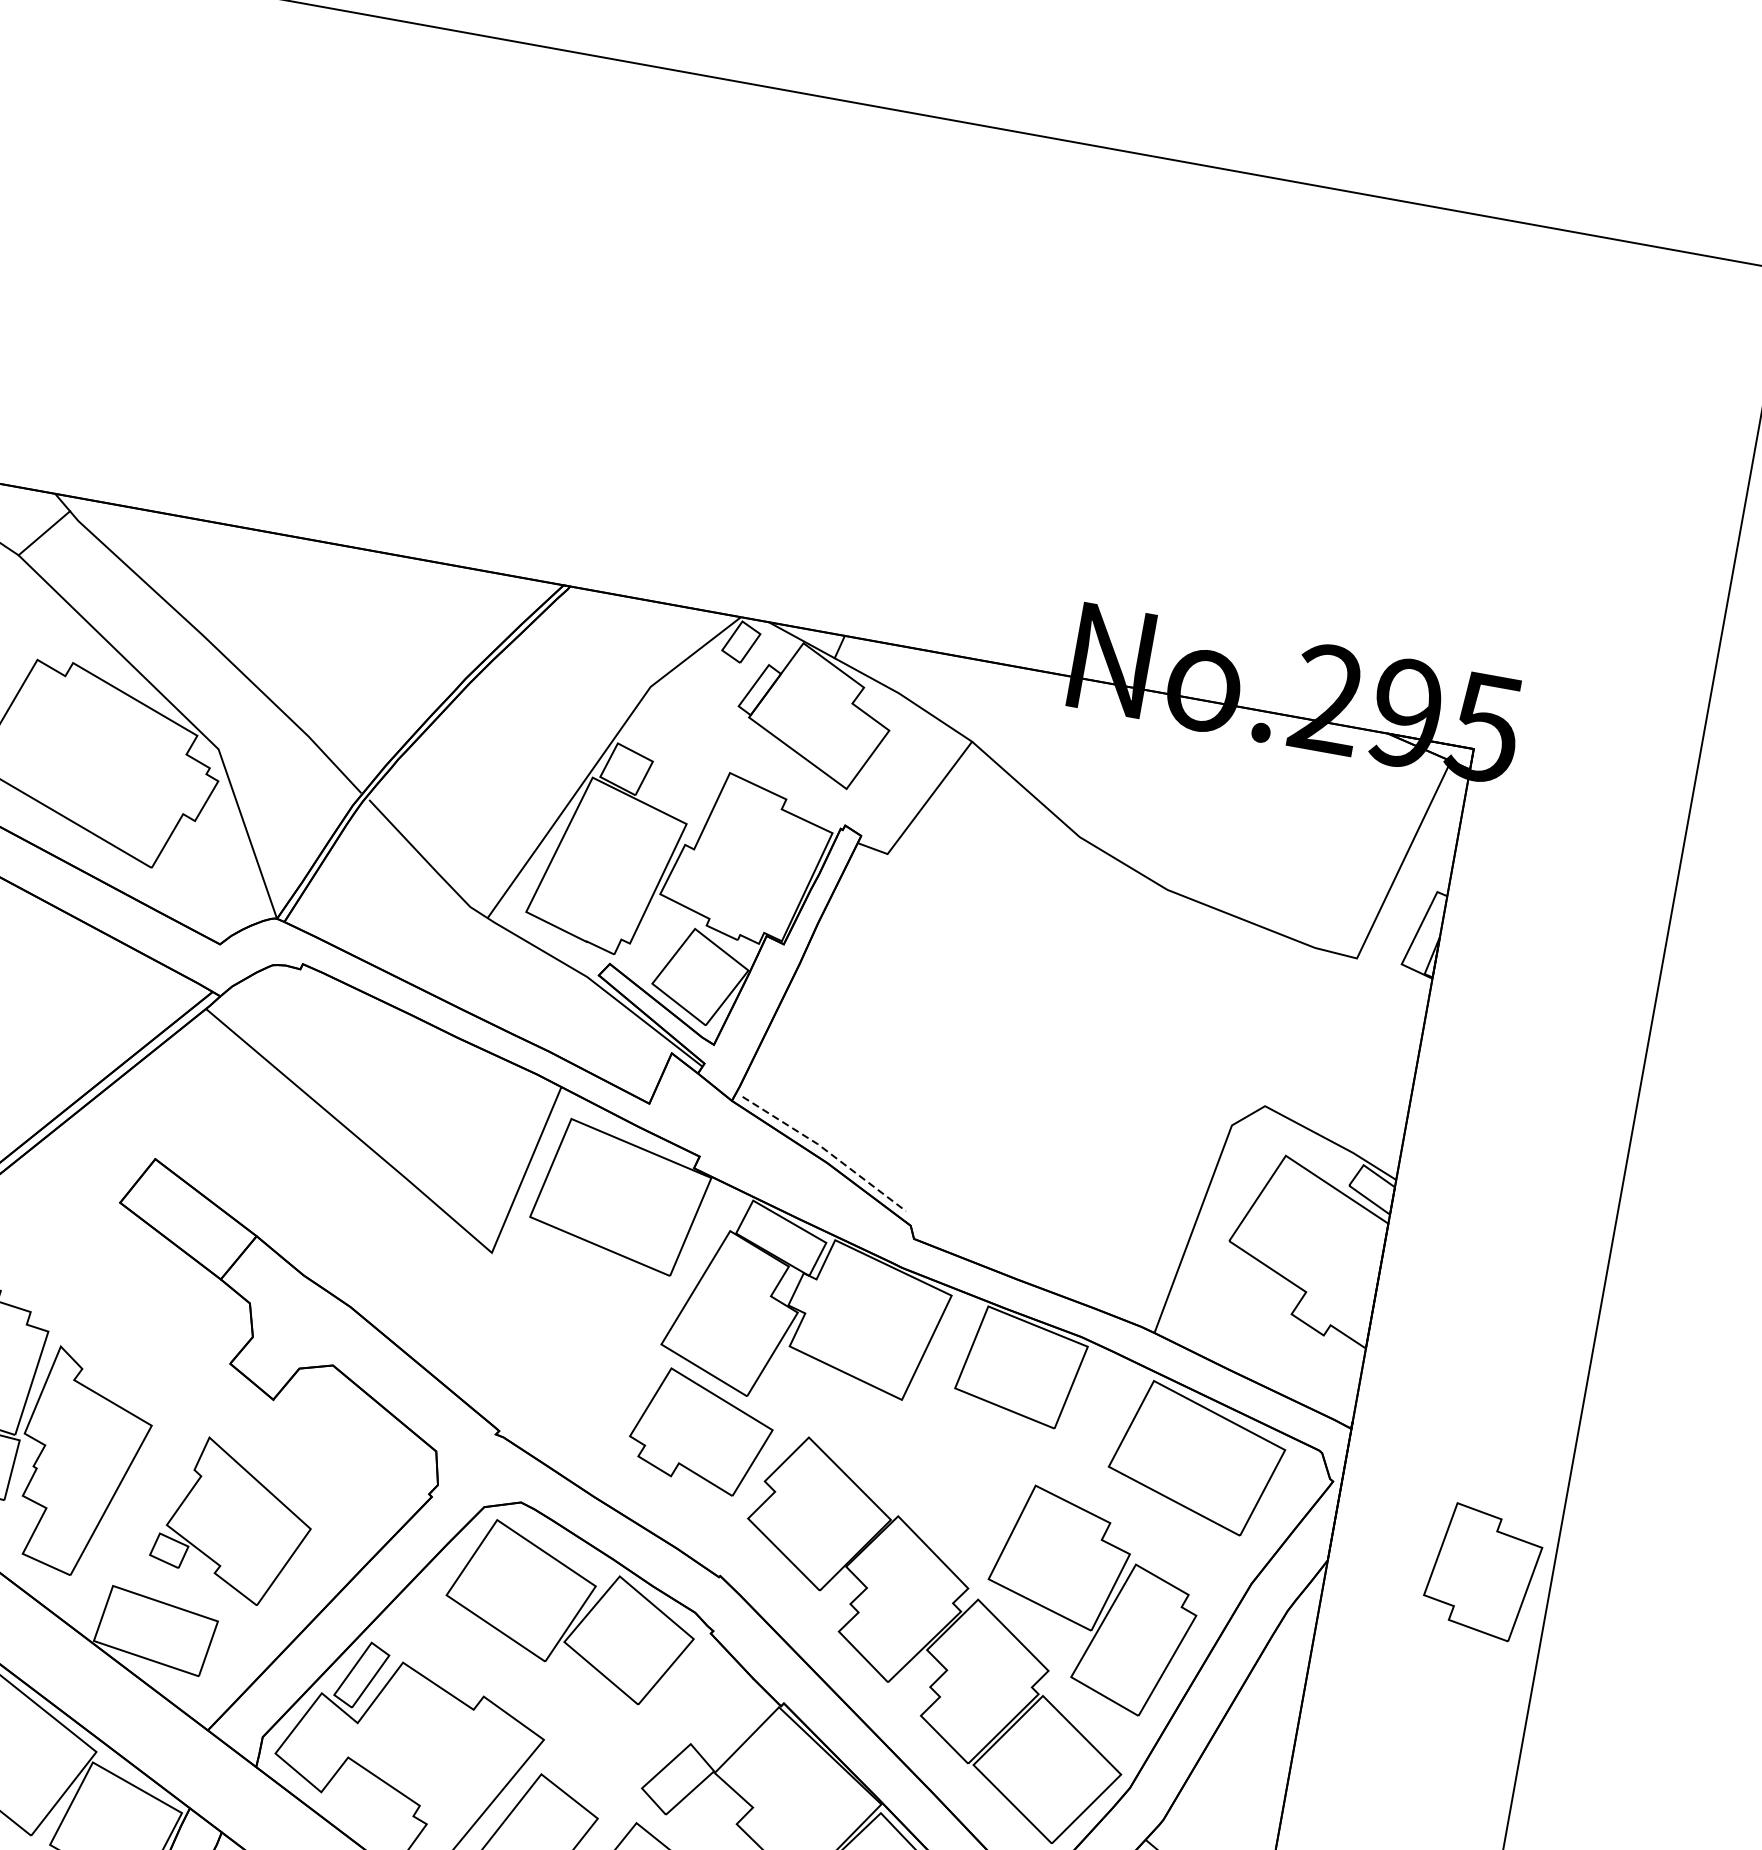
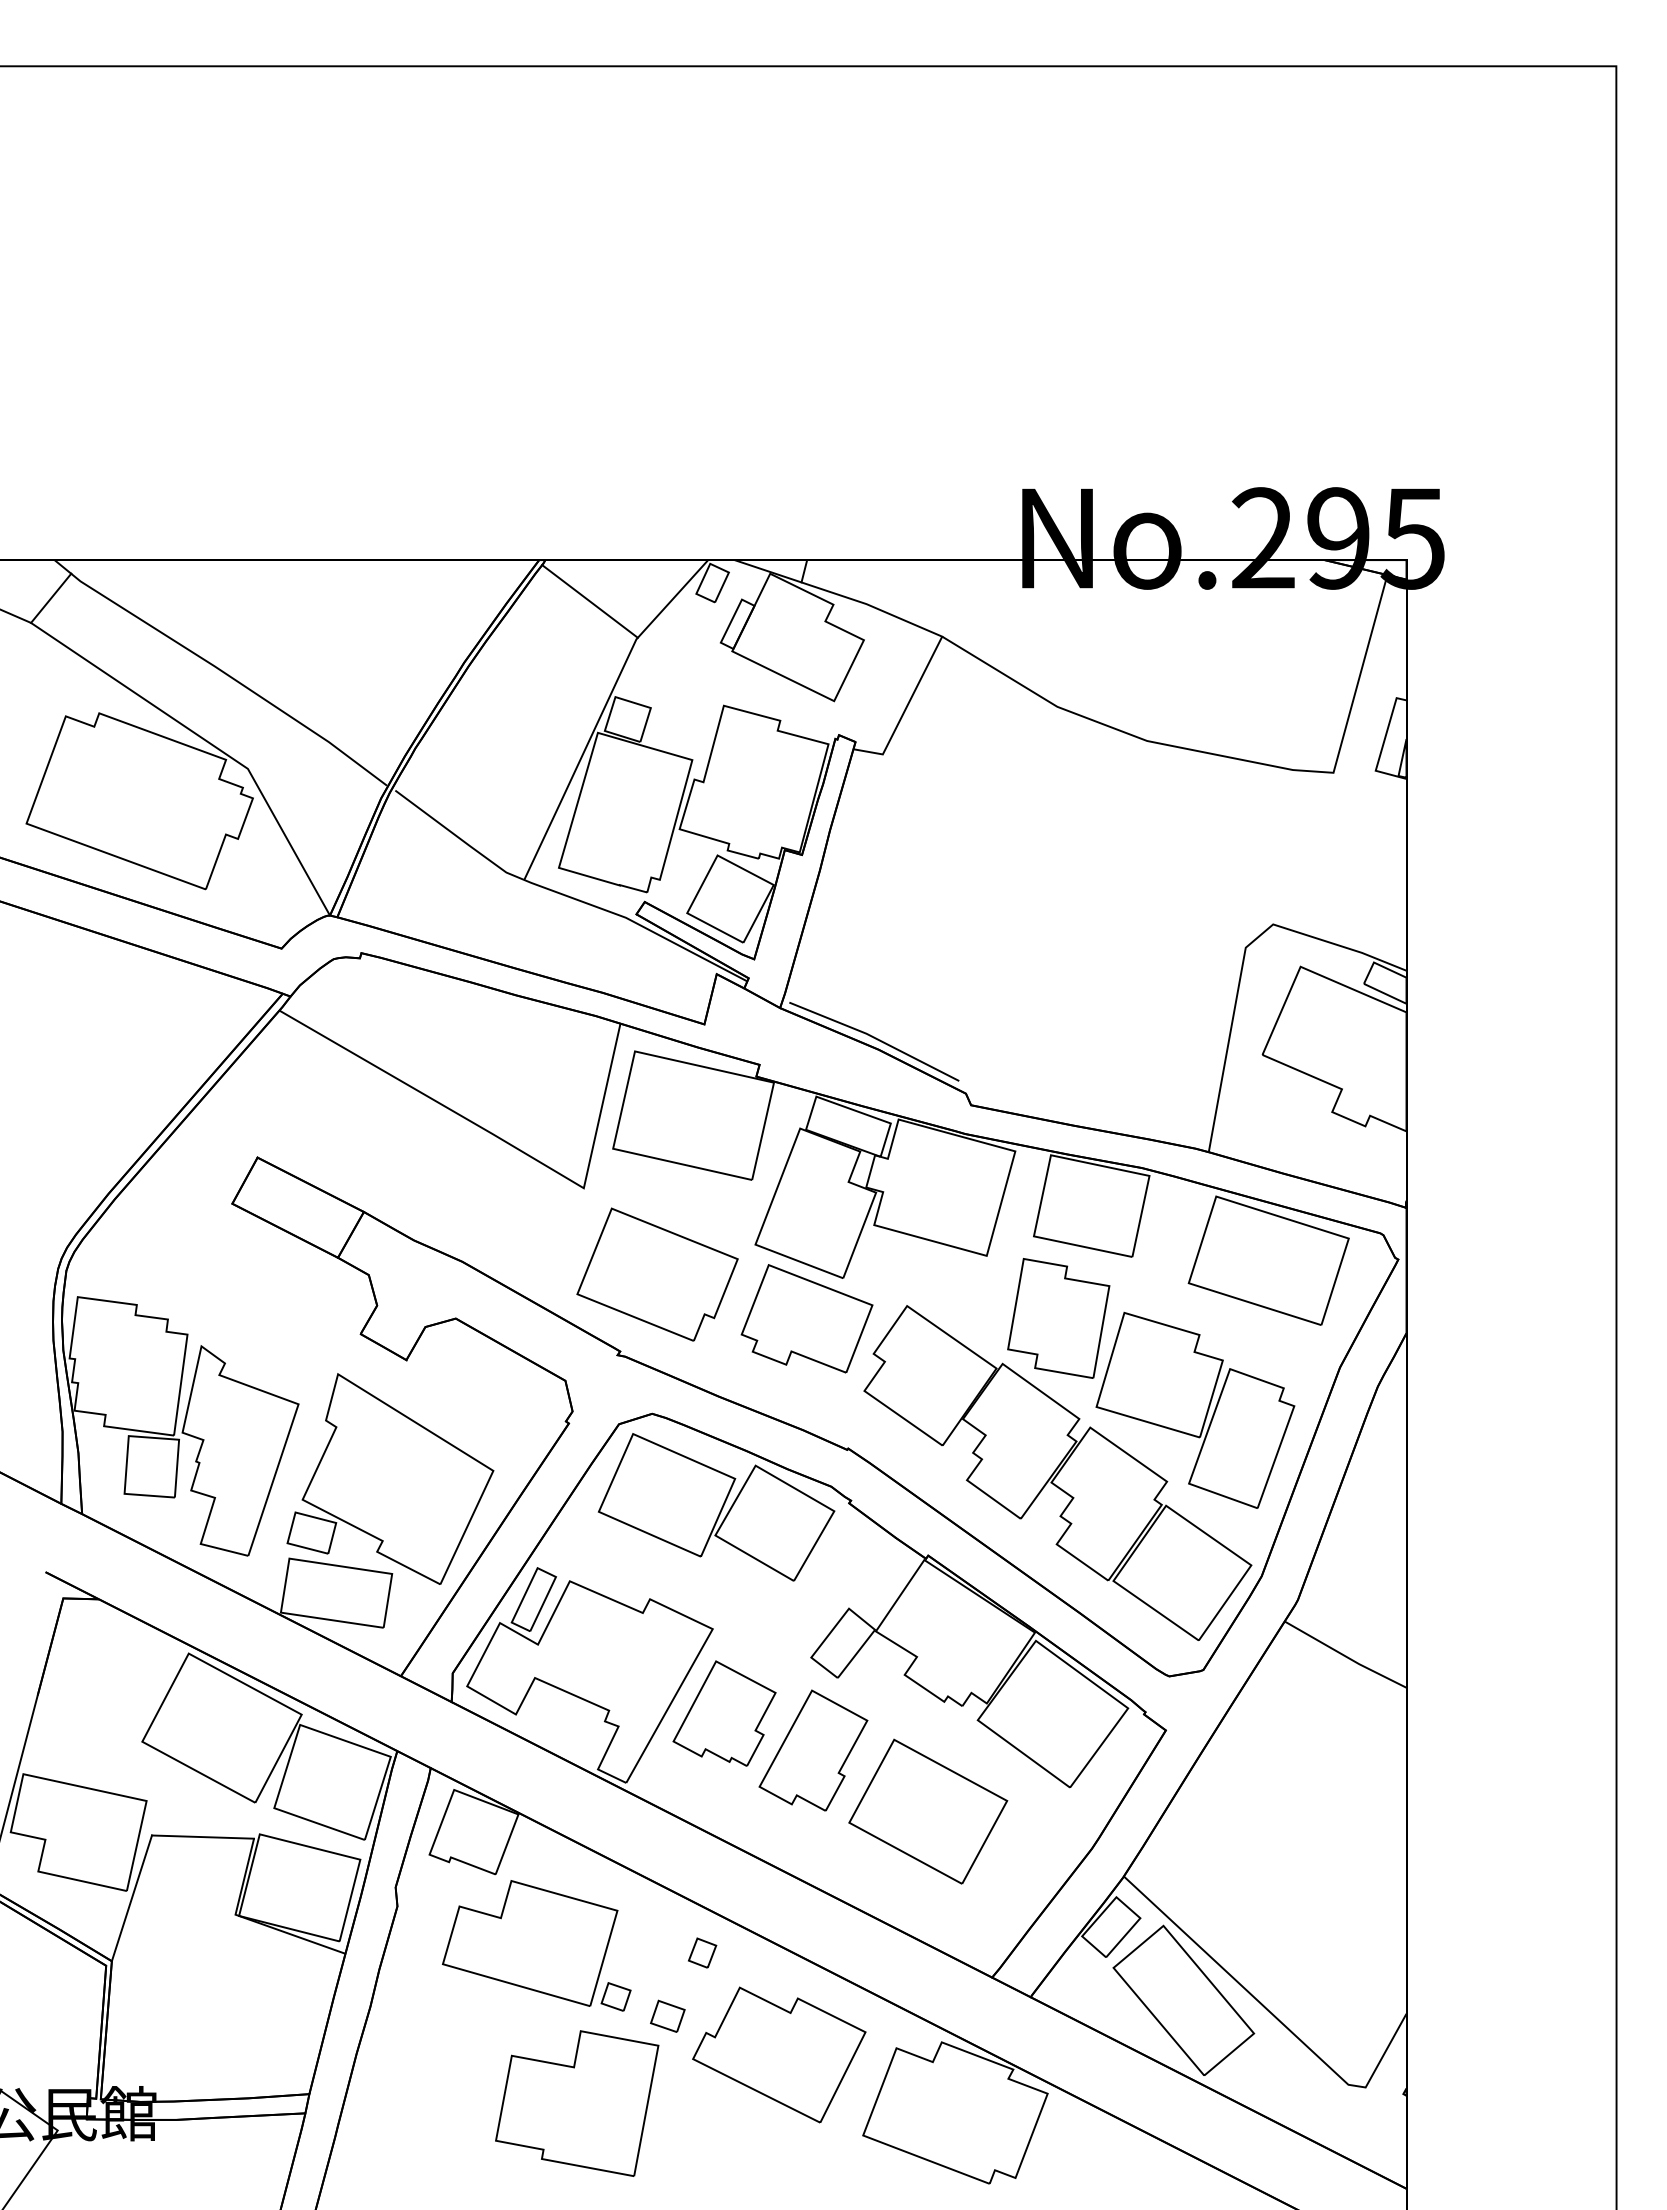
line: (608, 638) -> (589, 601), added
line: (826, 1150) -> (875, 1038), dashed -> solid
part: (552, 1357) -> (657, 1274), added
part: (234, 1520) -> (390, 1478), size x1.43
part: (1482, 1572) -> (1058, 1318), moved

